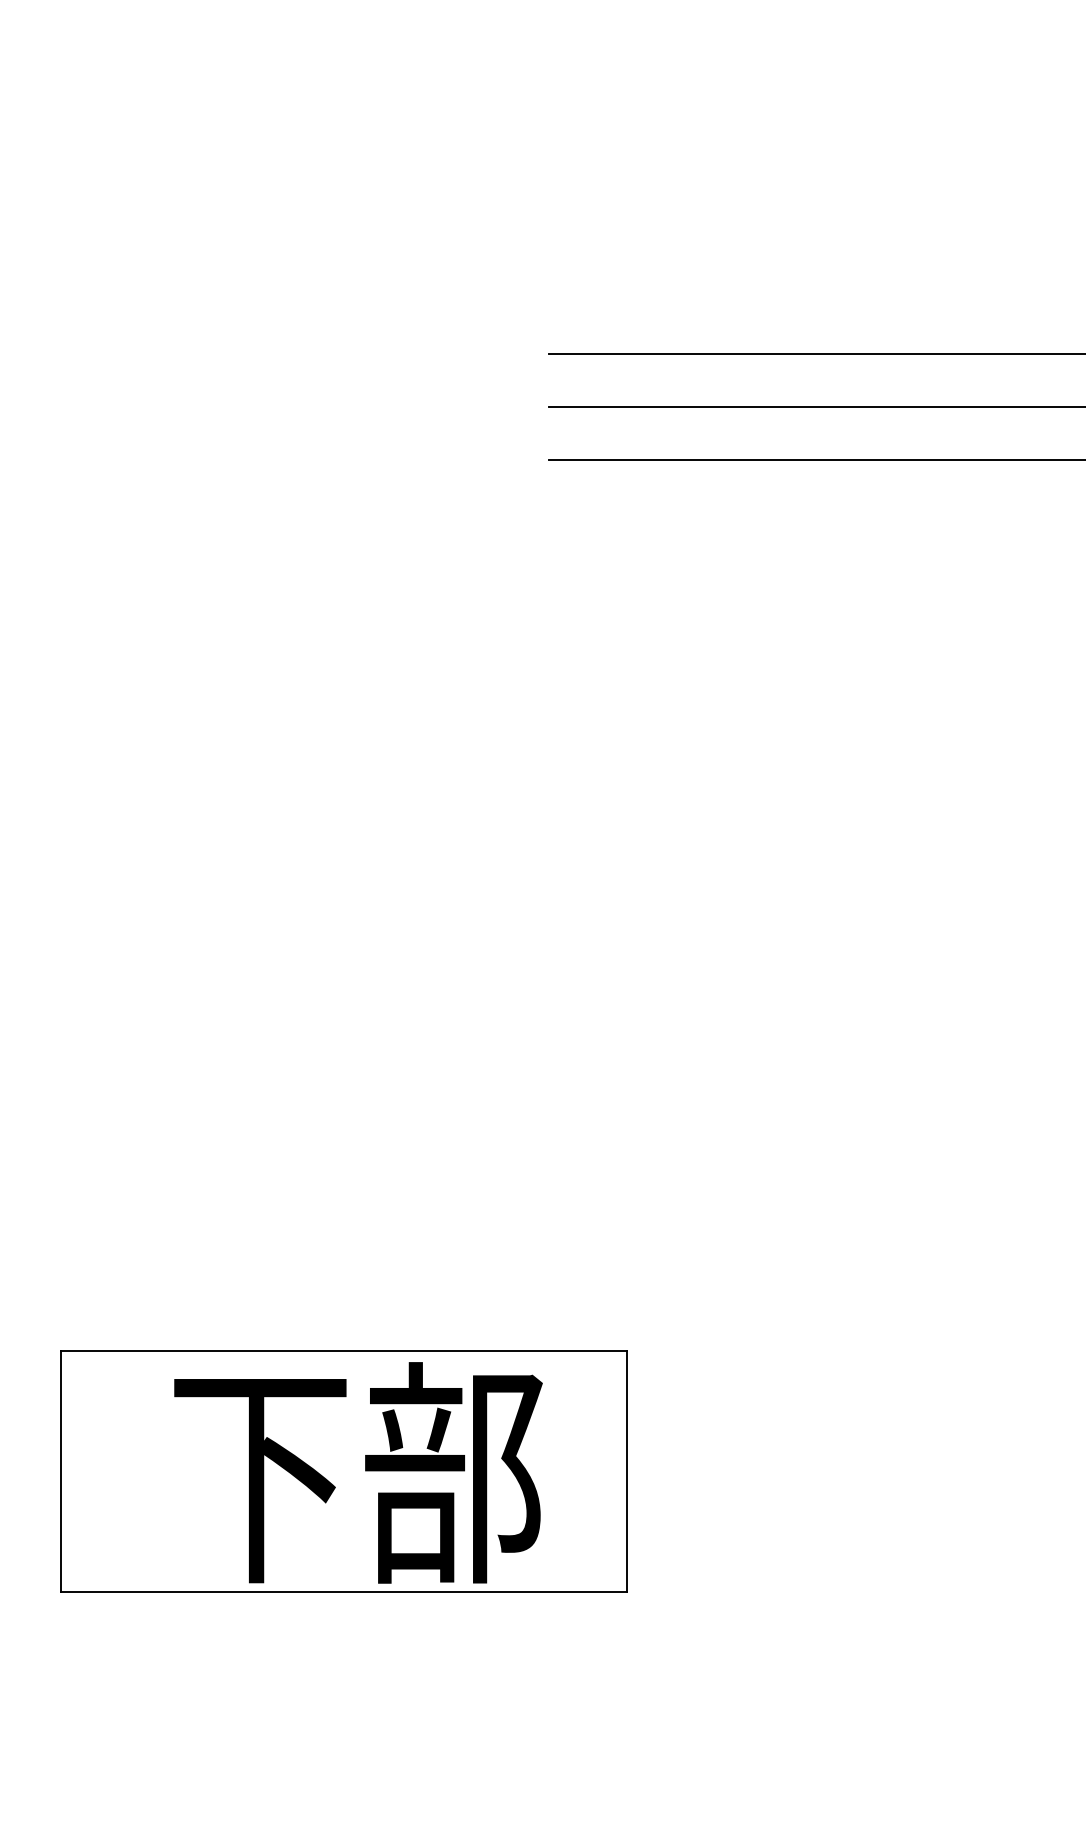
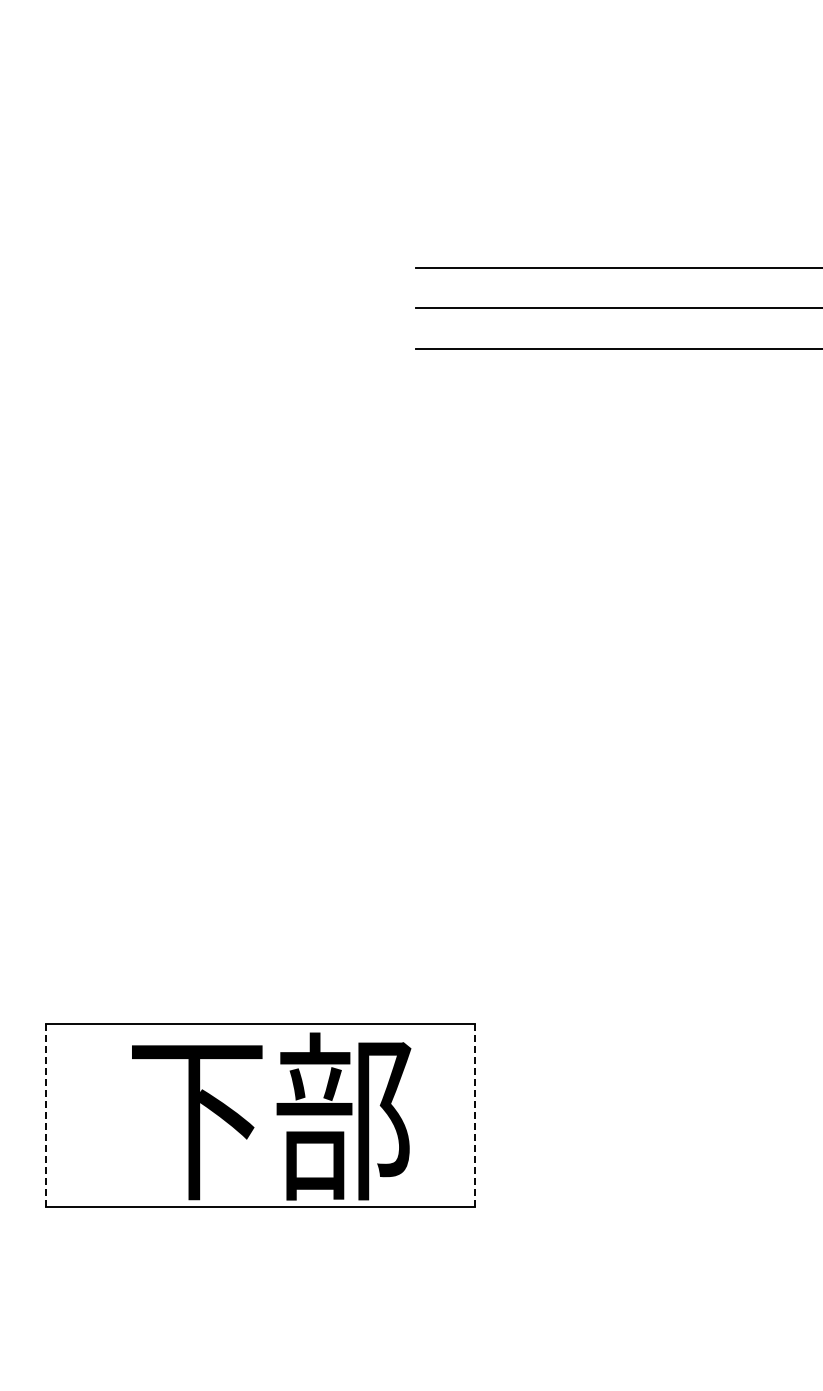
line: (61, 1470) -> (46, 1114), solid -> dashed
line: (627, 1471) -> (475, 1115), solid -> dashed

